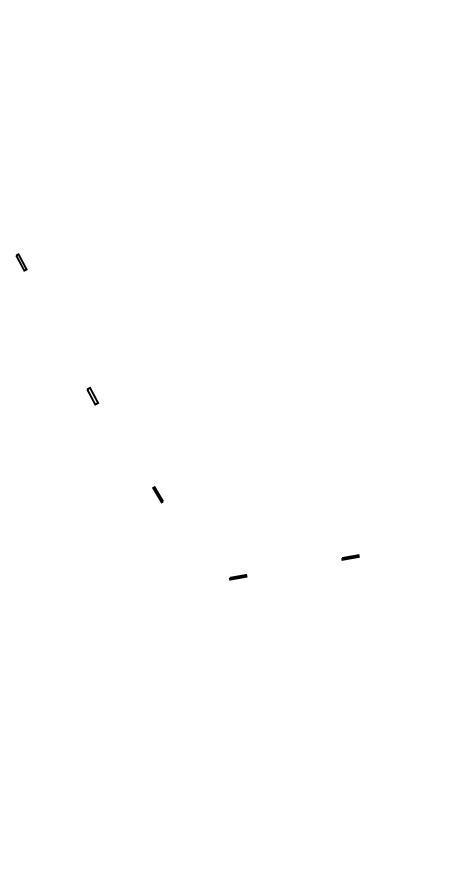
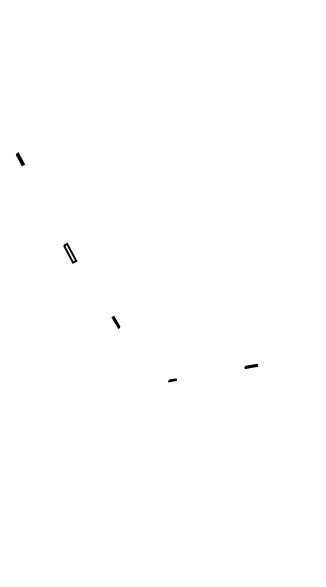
part: (92, 395) -> (70, 252), size x1.6
part: (238, 577) -> (172, 380), size x0.6

